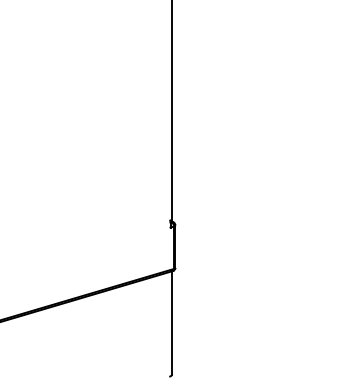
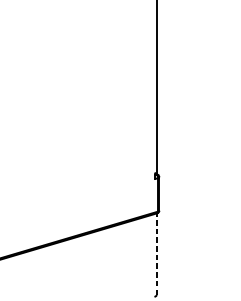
line: (172, 322) -> (157, 253), solid -> dashed

